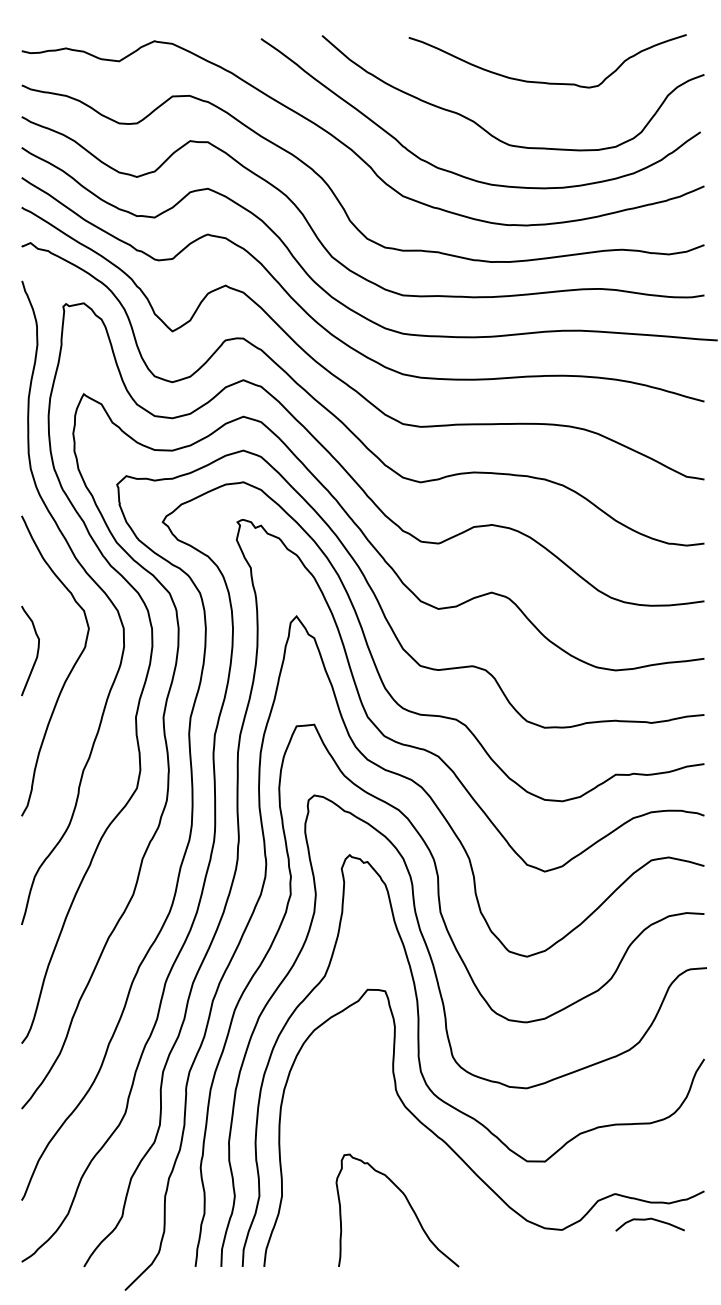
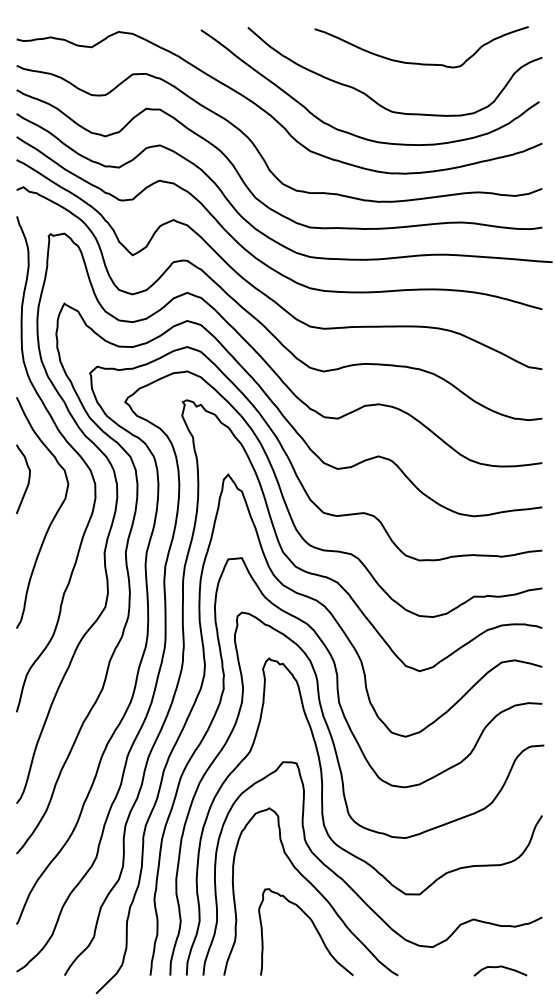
curve: (37, 651) -> (28, 479), moved
curve: (407, 1152) -> (313, 887), added
curve: (650, 1220) -> (500, 967), moved

